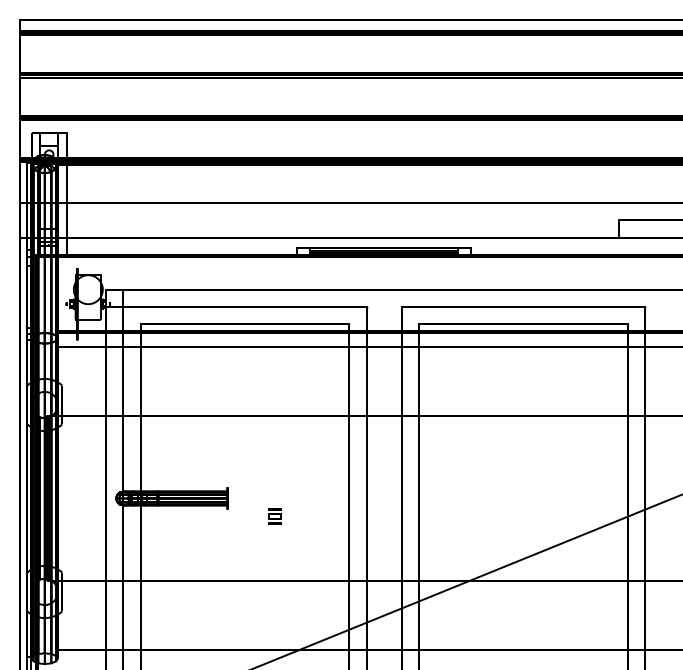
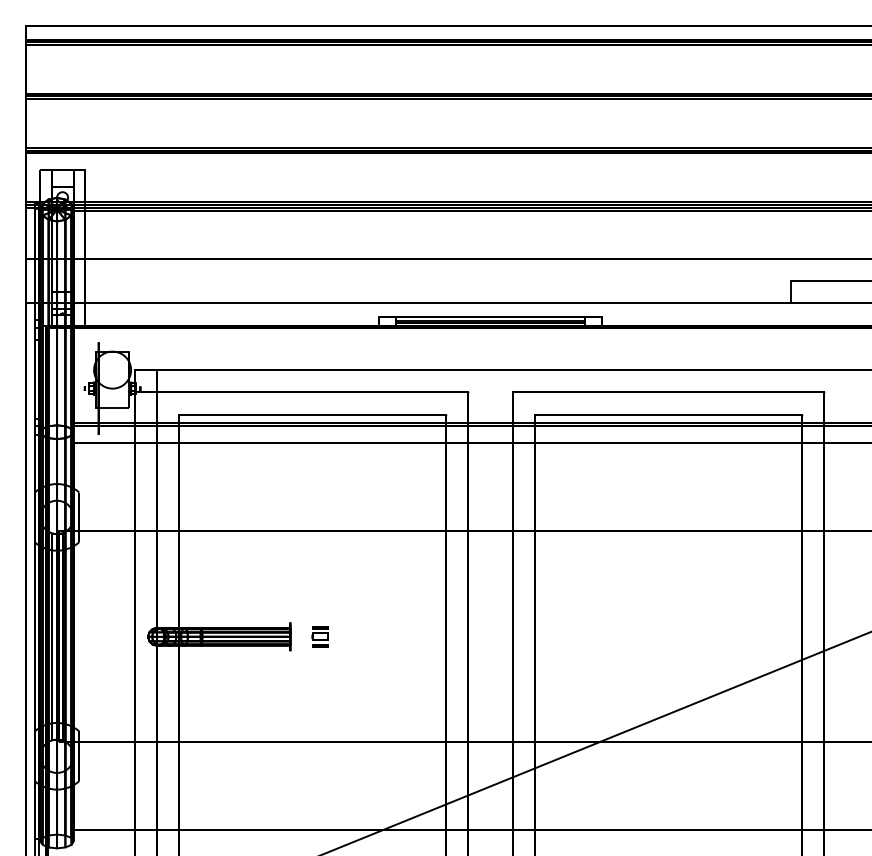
part: (274, 516) -> (319, 636), moved

